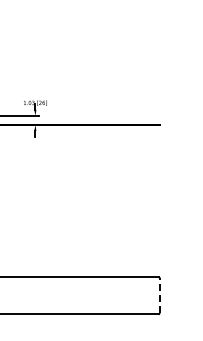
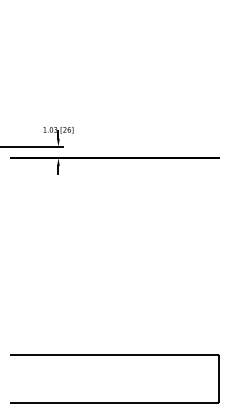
line: (159, 295) -> (218, 378), dashed -> solid

